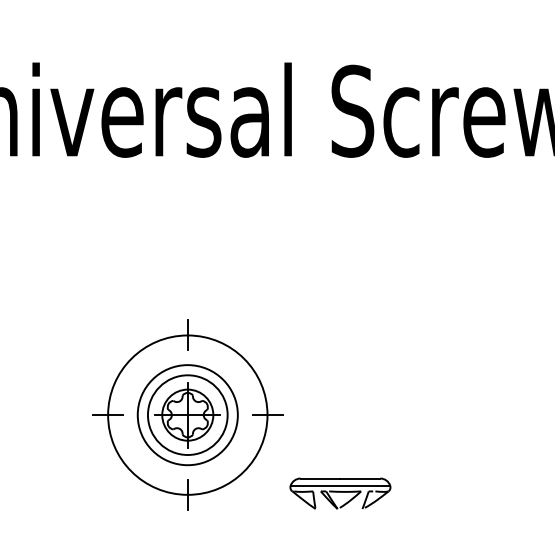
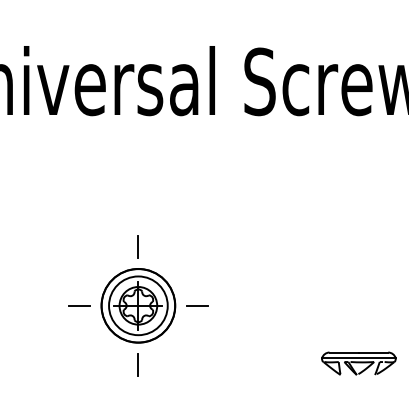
circle: (187, 414) -> (138, 305), size x0.62
part: (339, 493) -> (358, 363), moved

